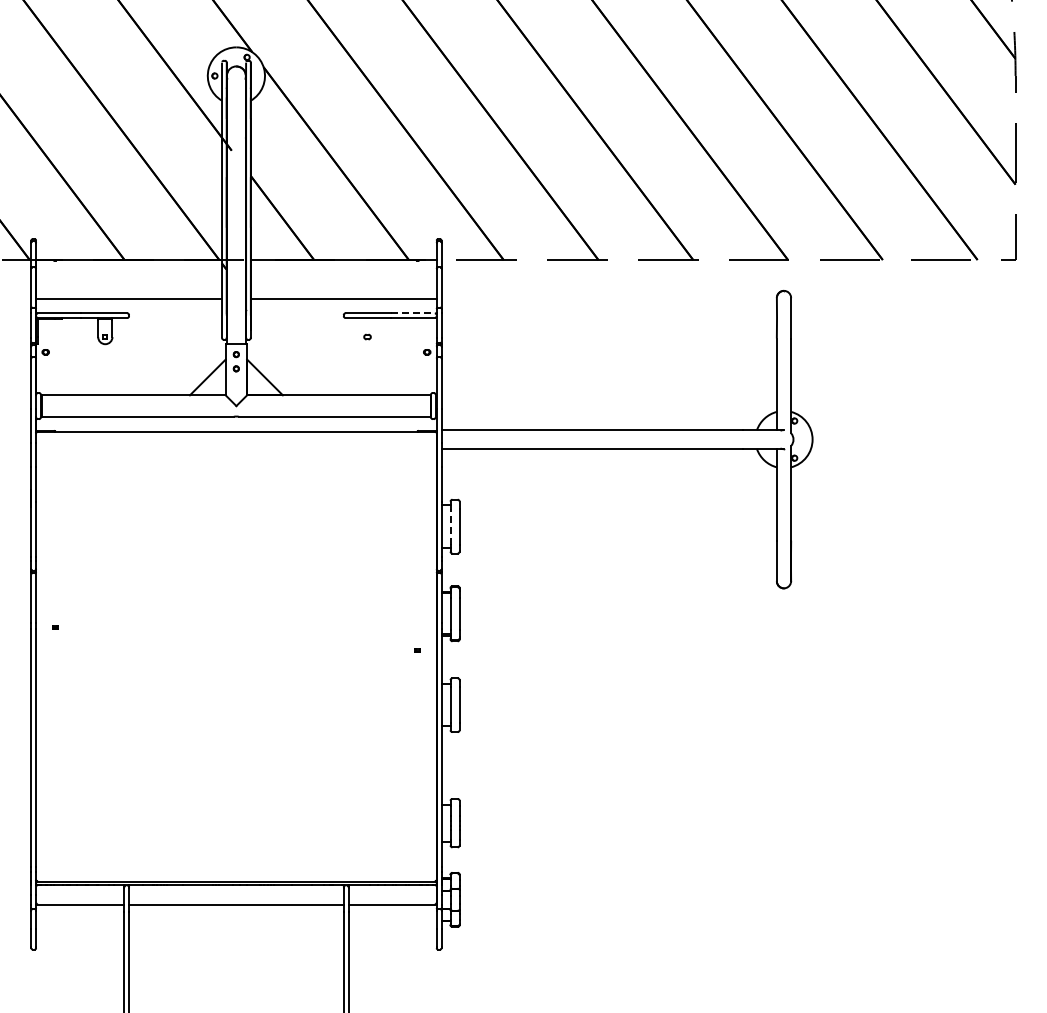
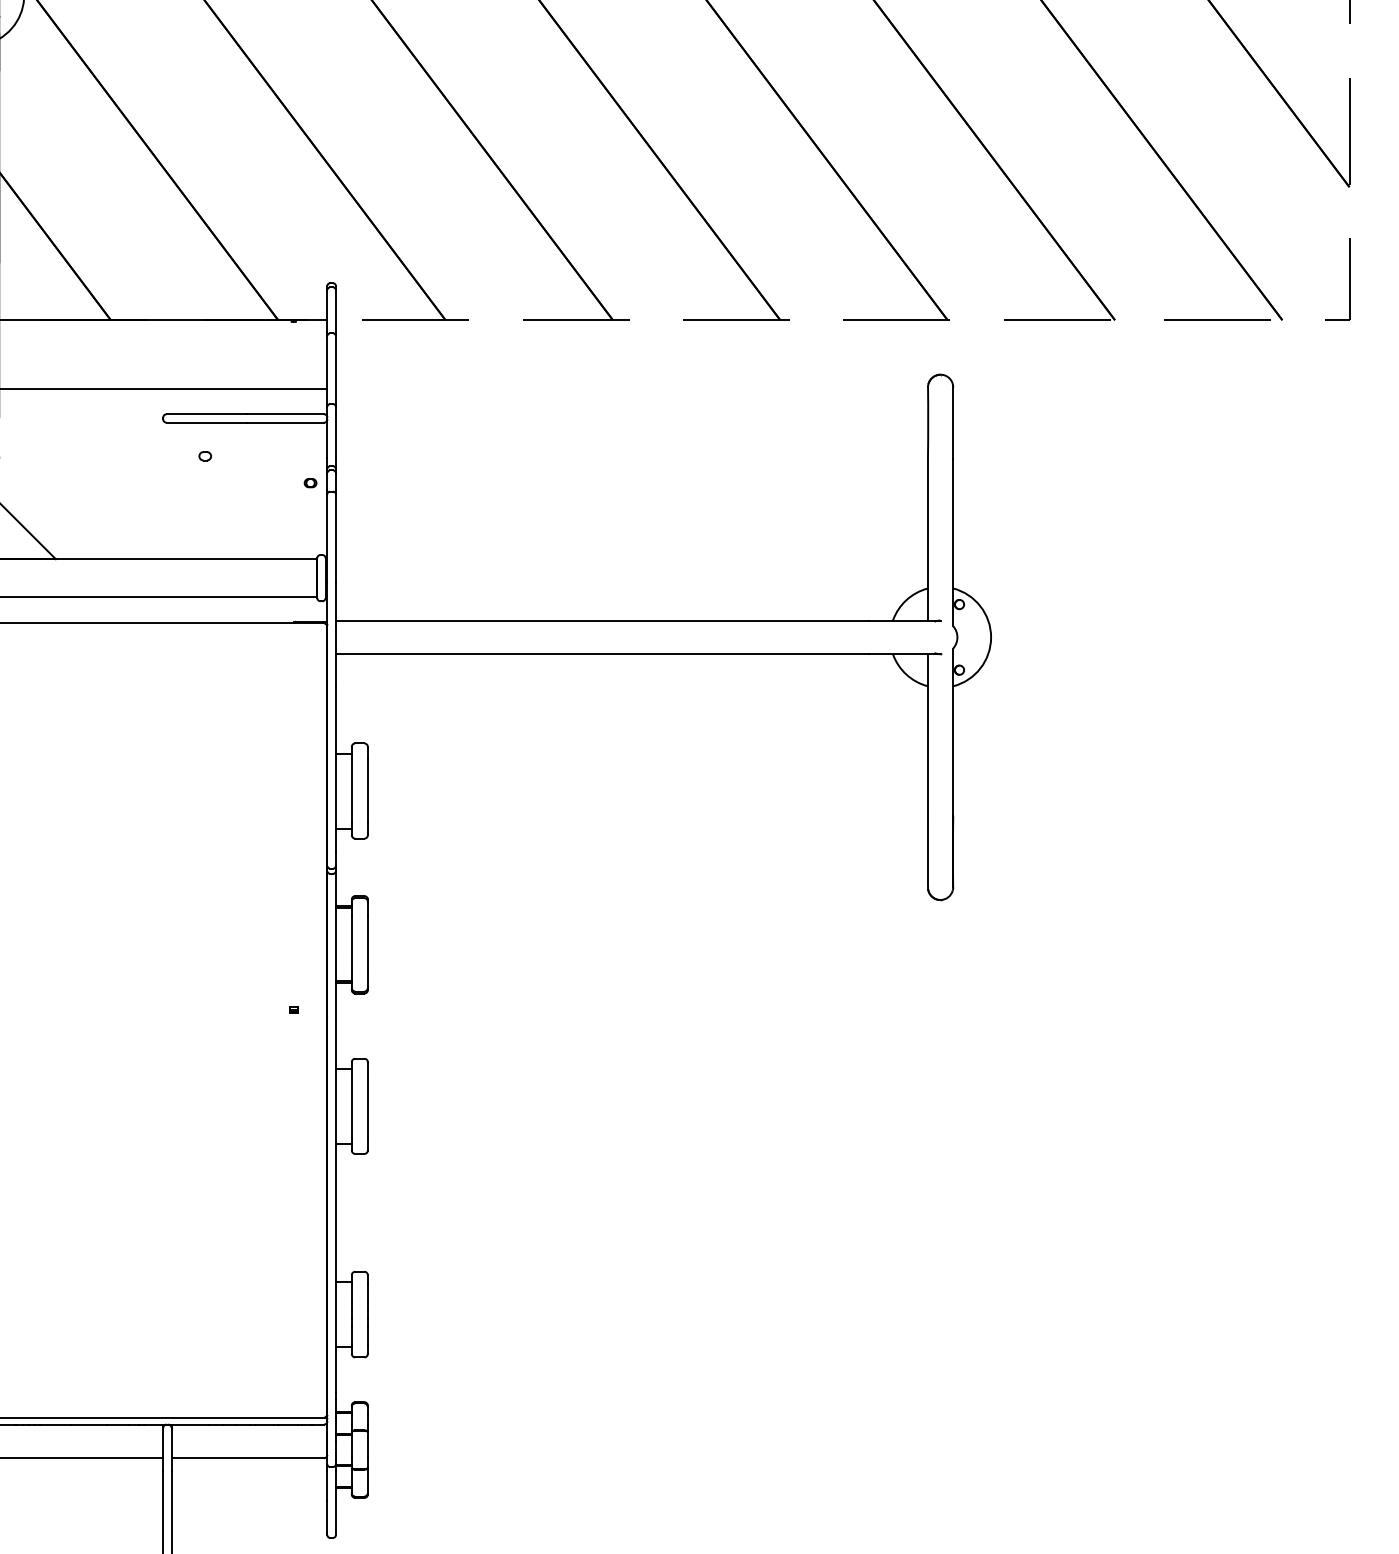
line: (413, 313) -> (286, 414), dashed -> solid
line: (450, 526) -> (351, 790), dashed -> solid

